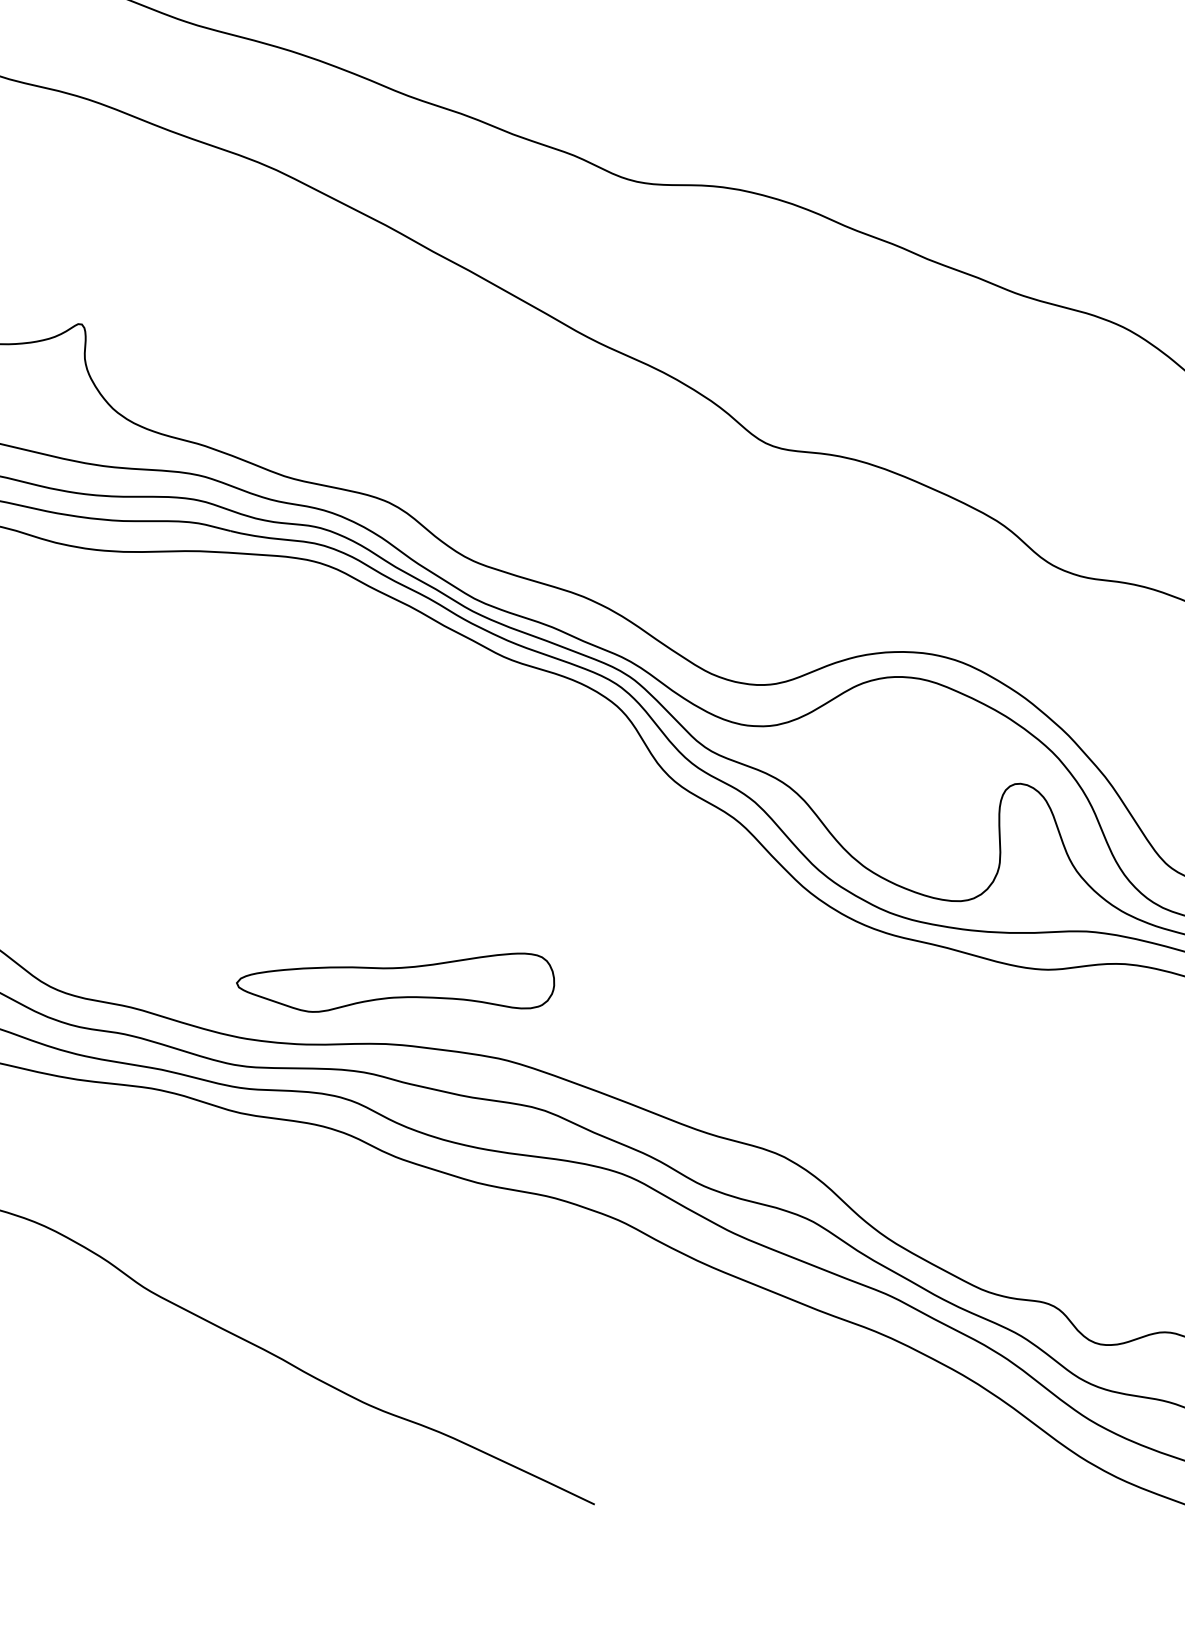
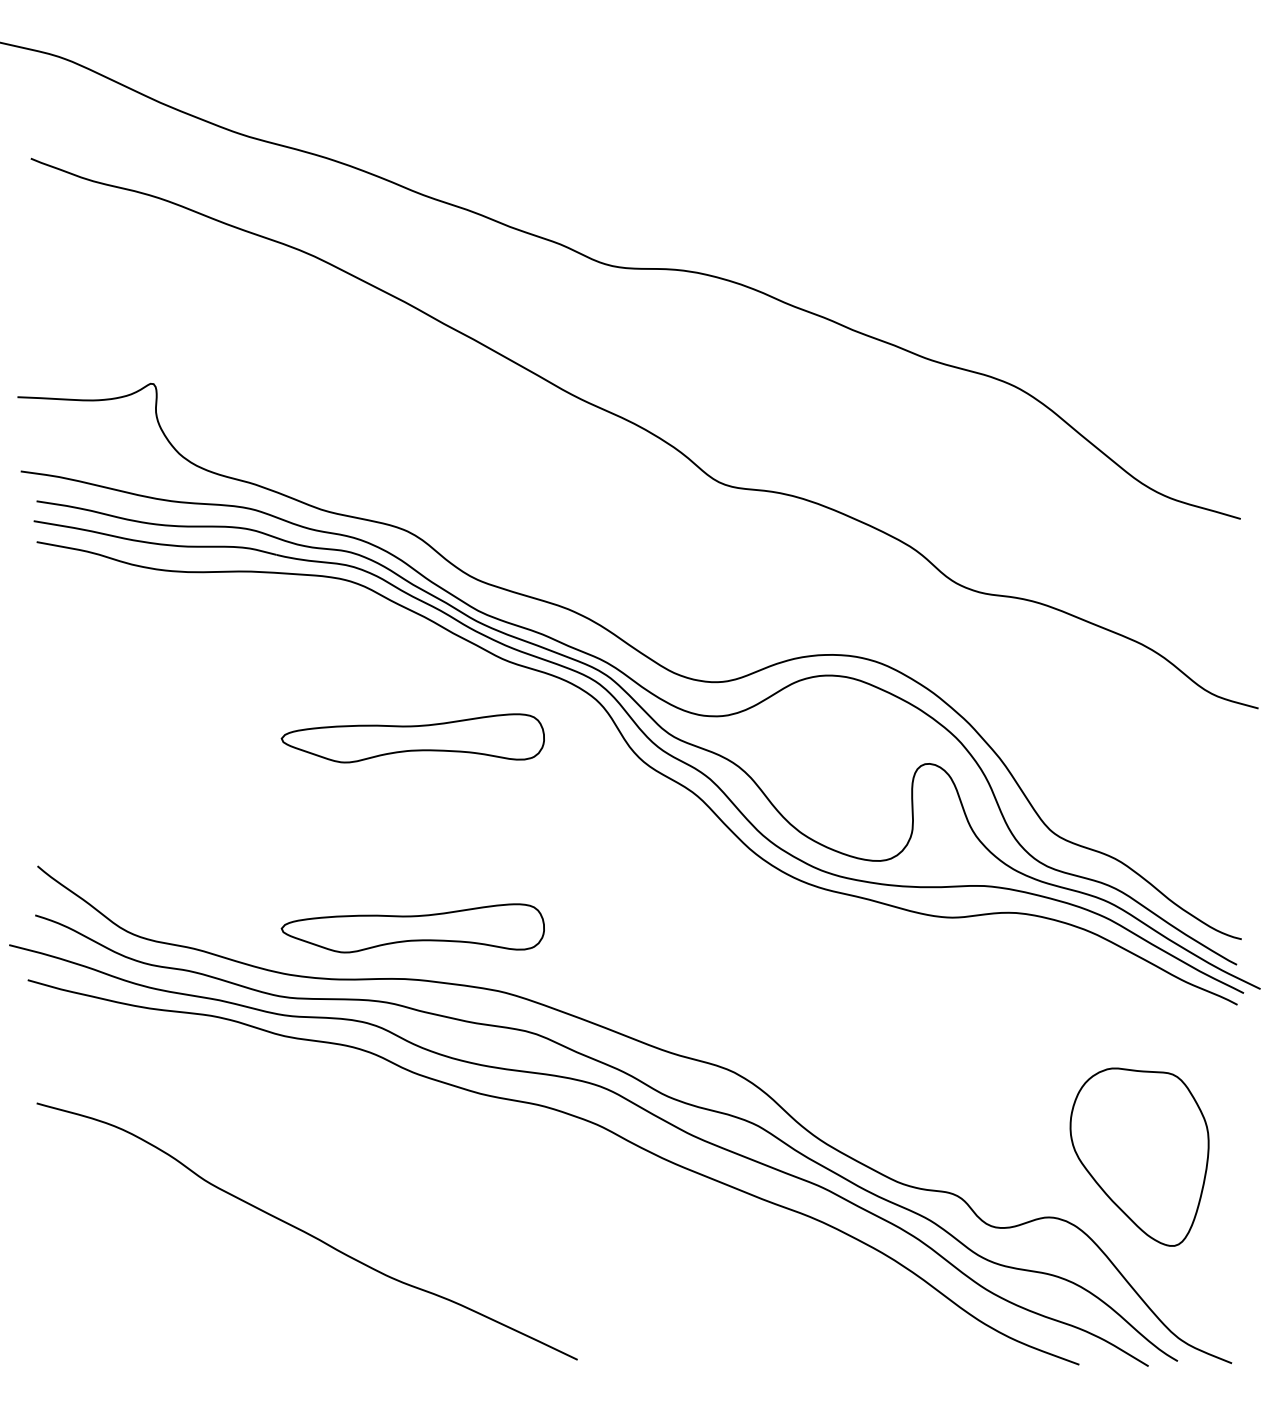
part: (395, 753) -> (412, 738), added

